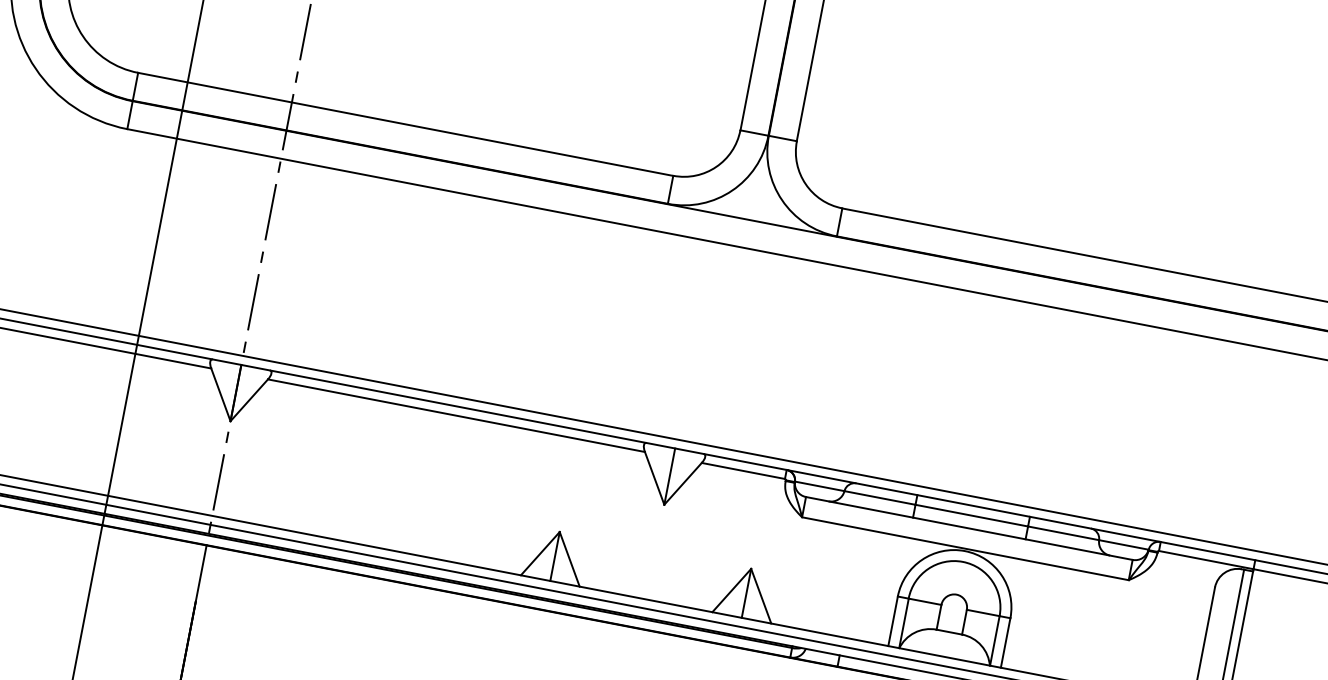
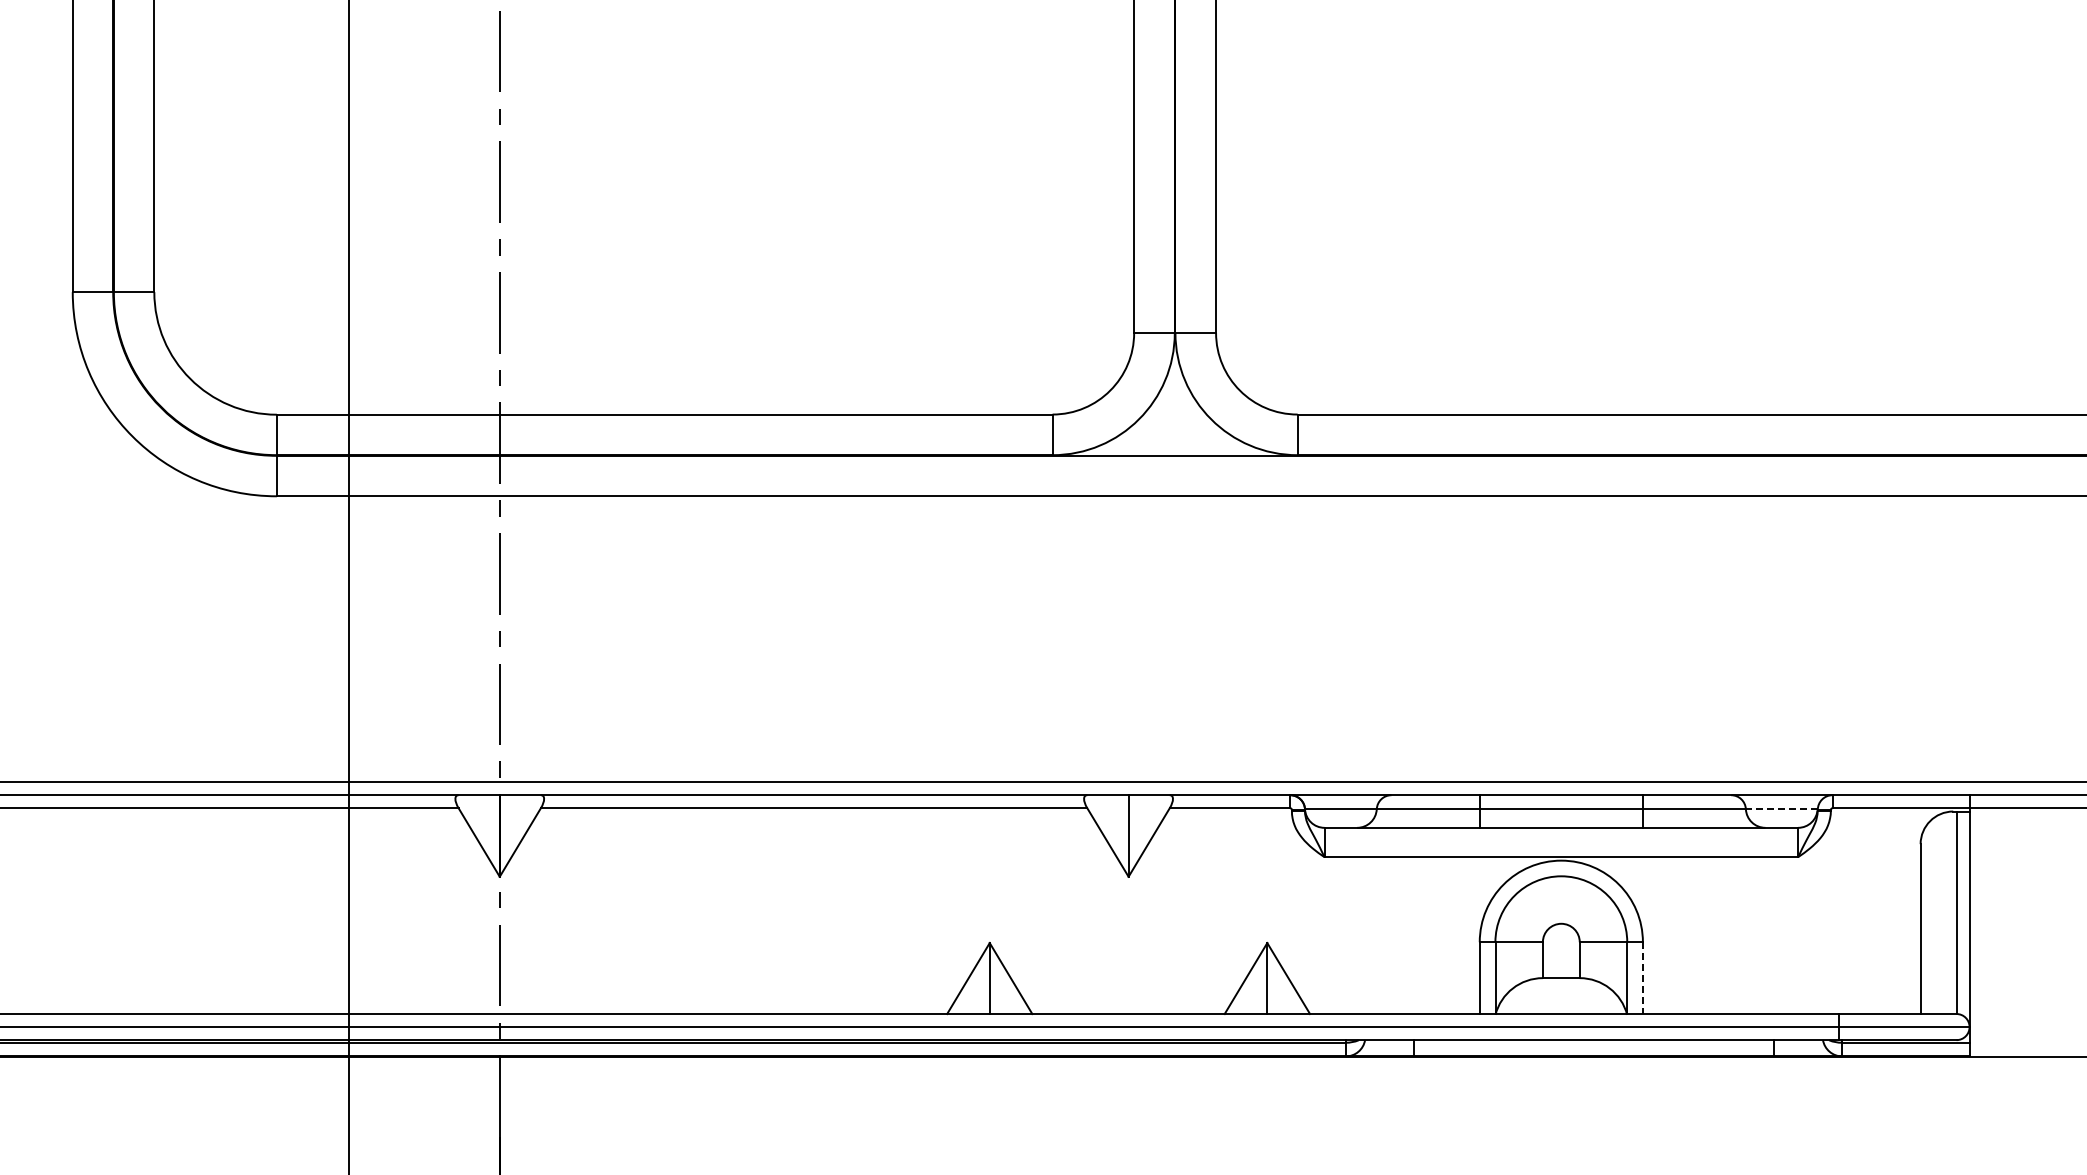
line: (1123, 545) -> (1781, 809), solid -> dashed
line: (1005, 643) -> (1642, 978), solid -> dashed

